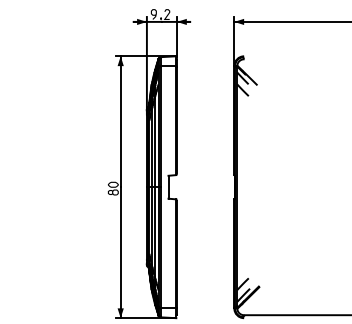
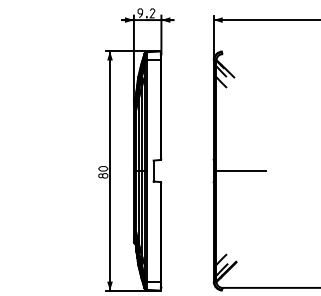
line: (262, 187) -> (239, 171), added

